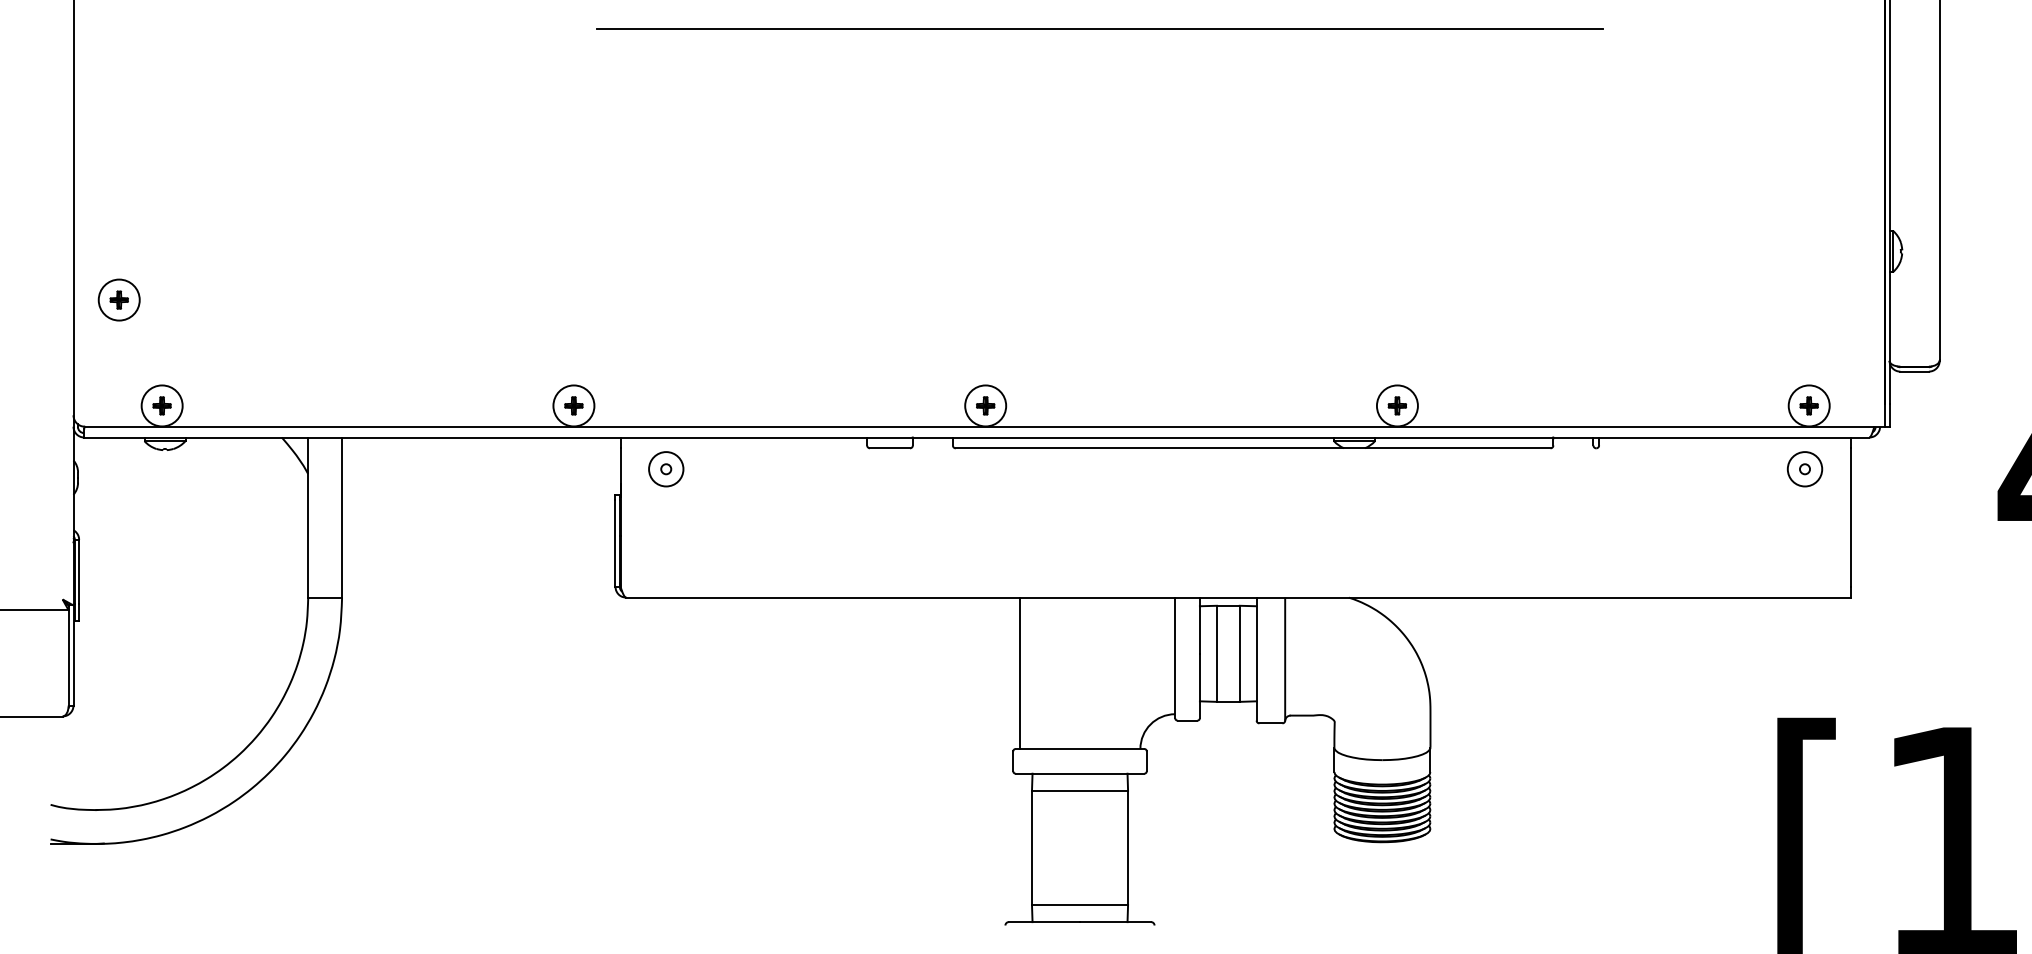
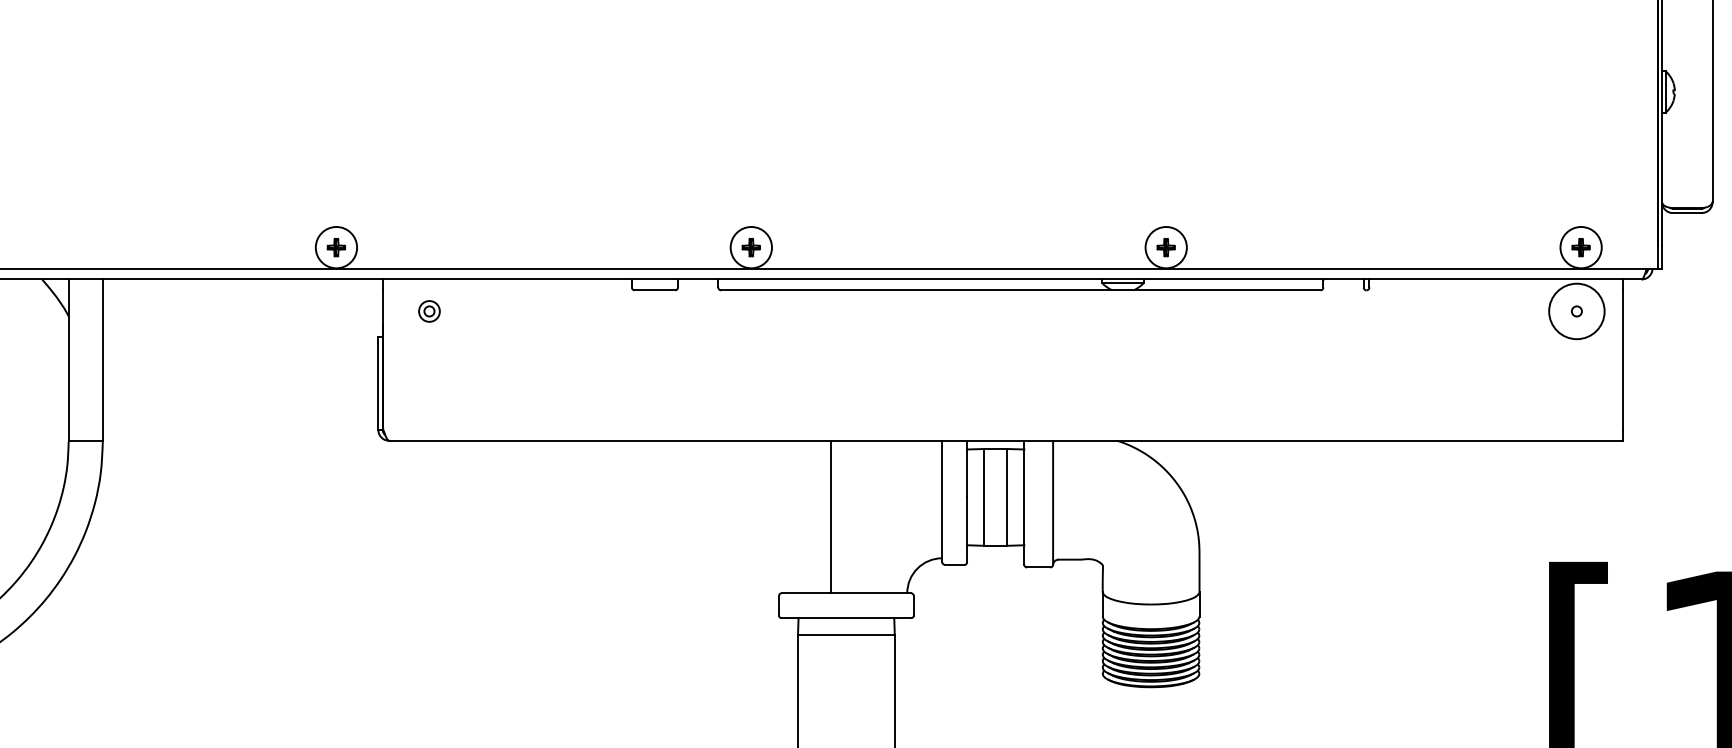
circle: (666, 469) -> (429, 311), size x0.6
circle: (1804, 469) -> (1576, 311), size x1.6
line: (1019, 673) -> (830, 517), moved

